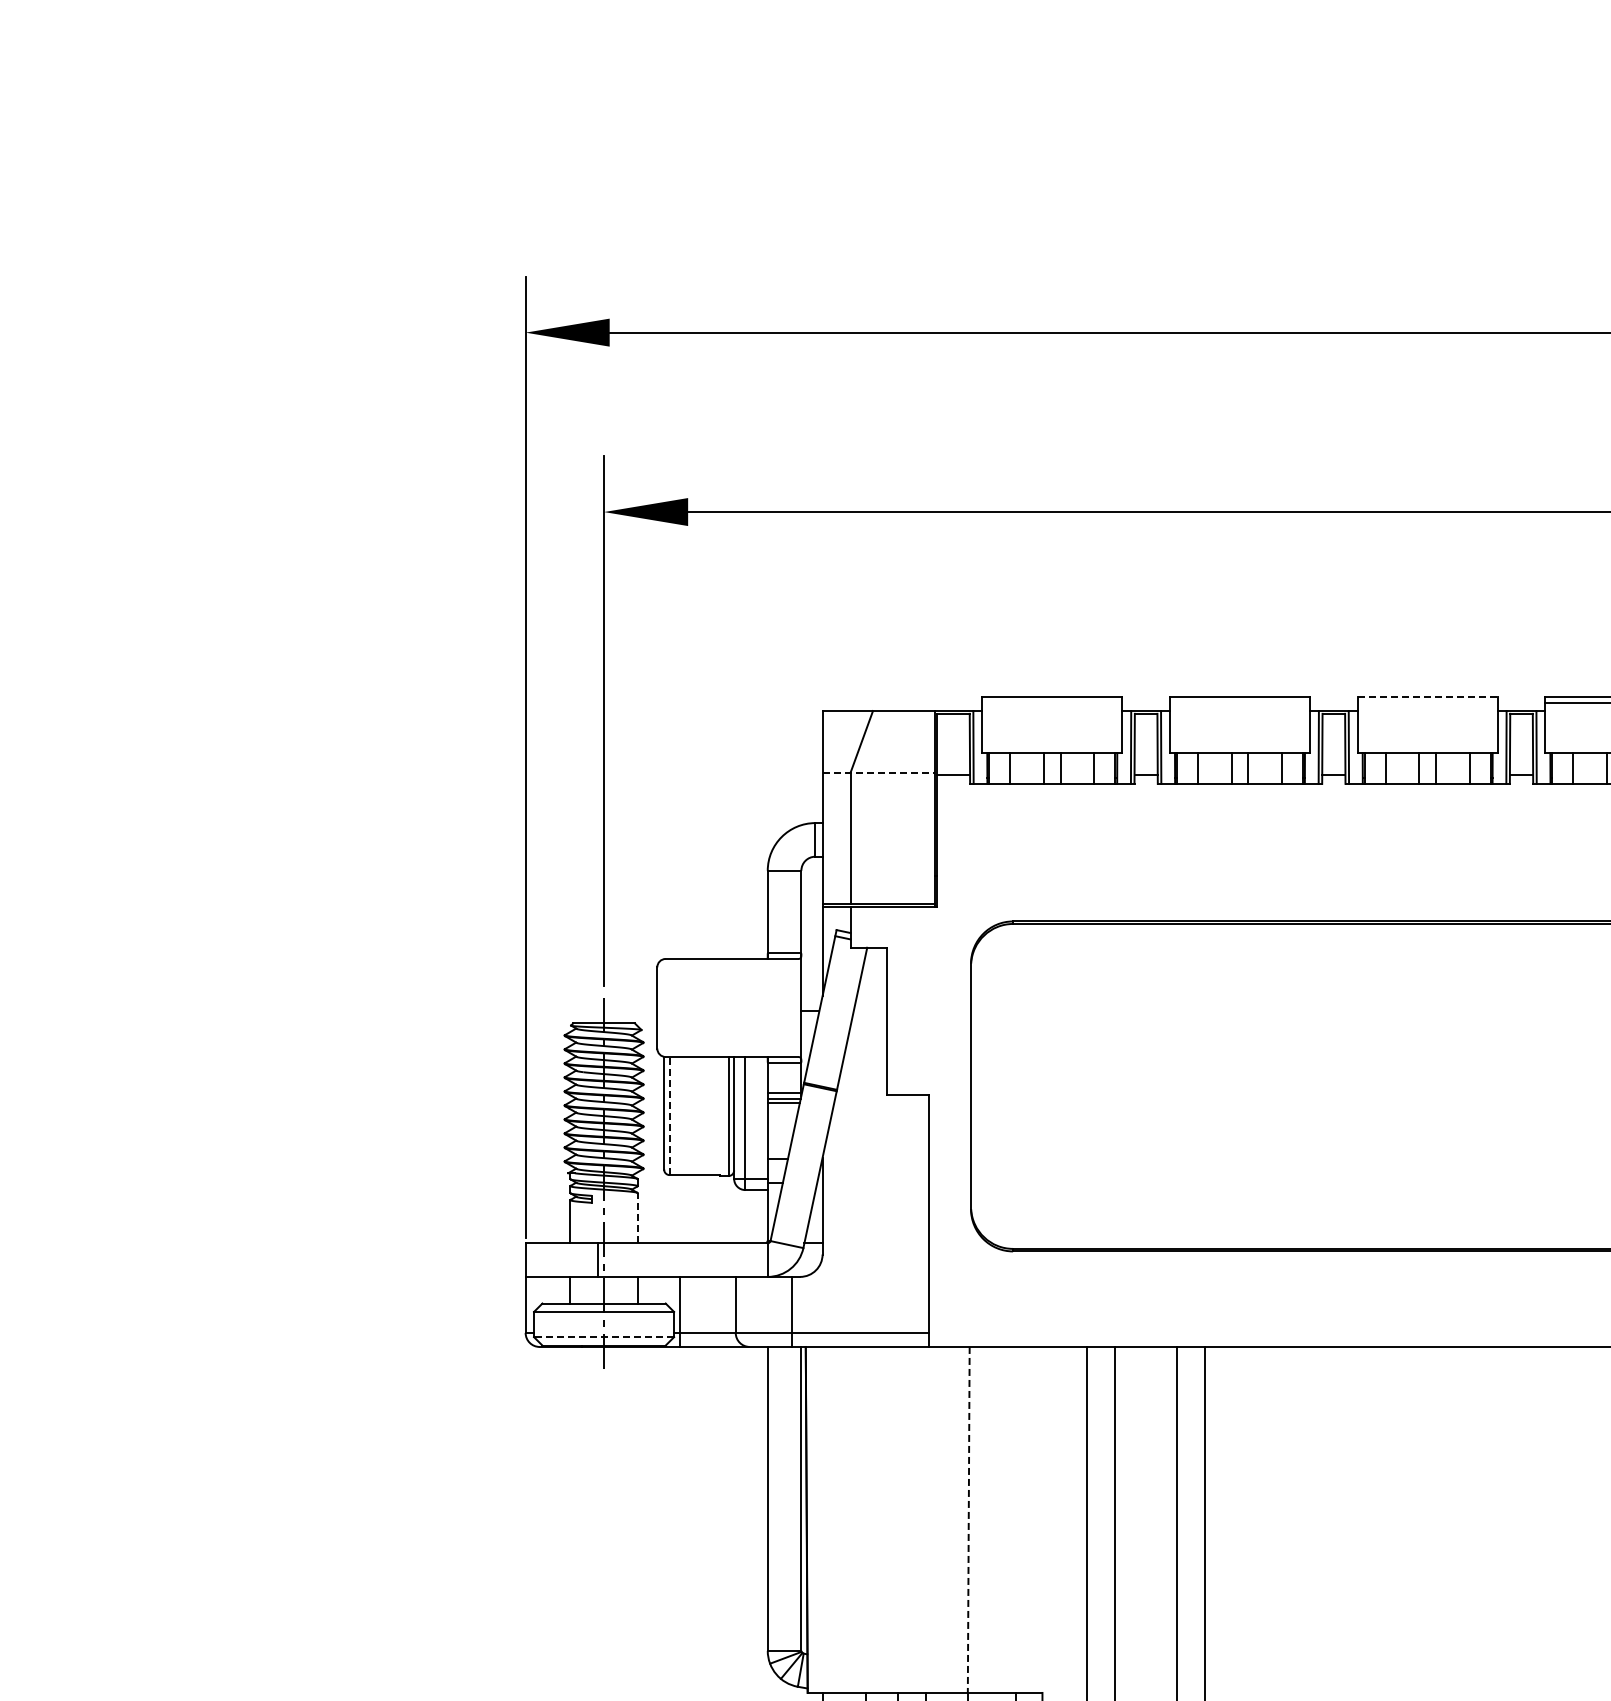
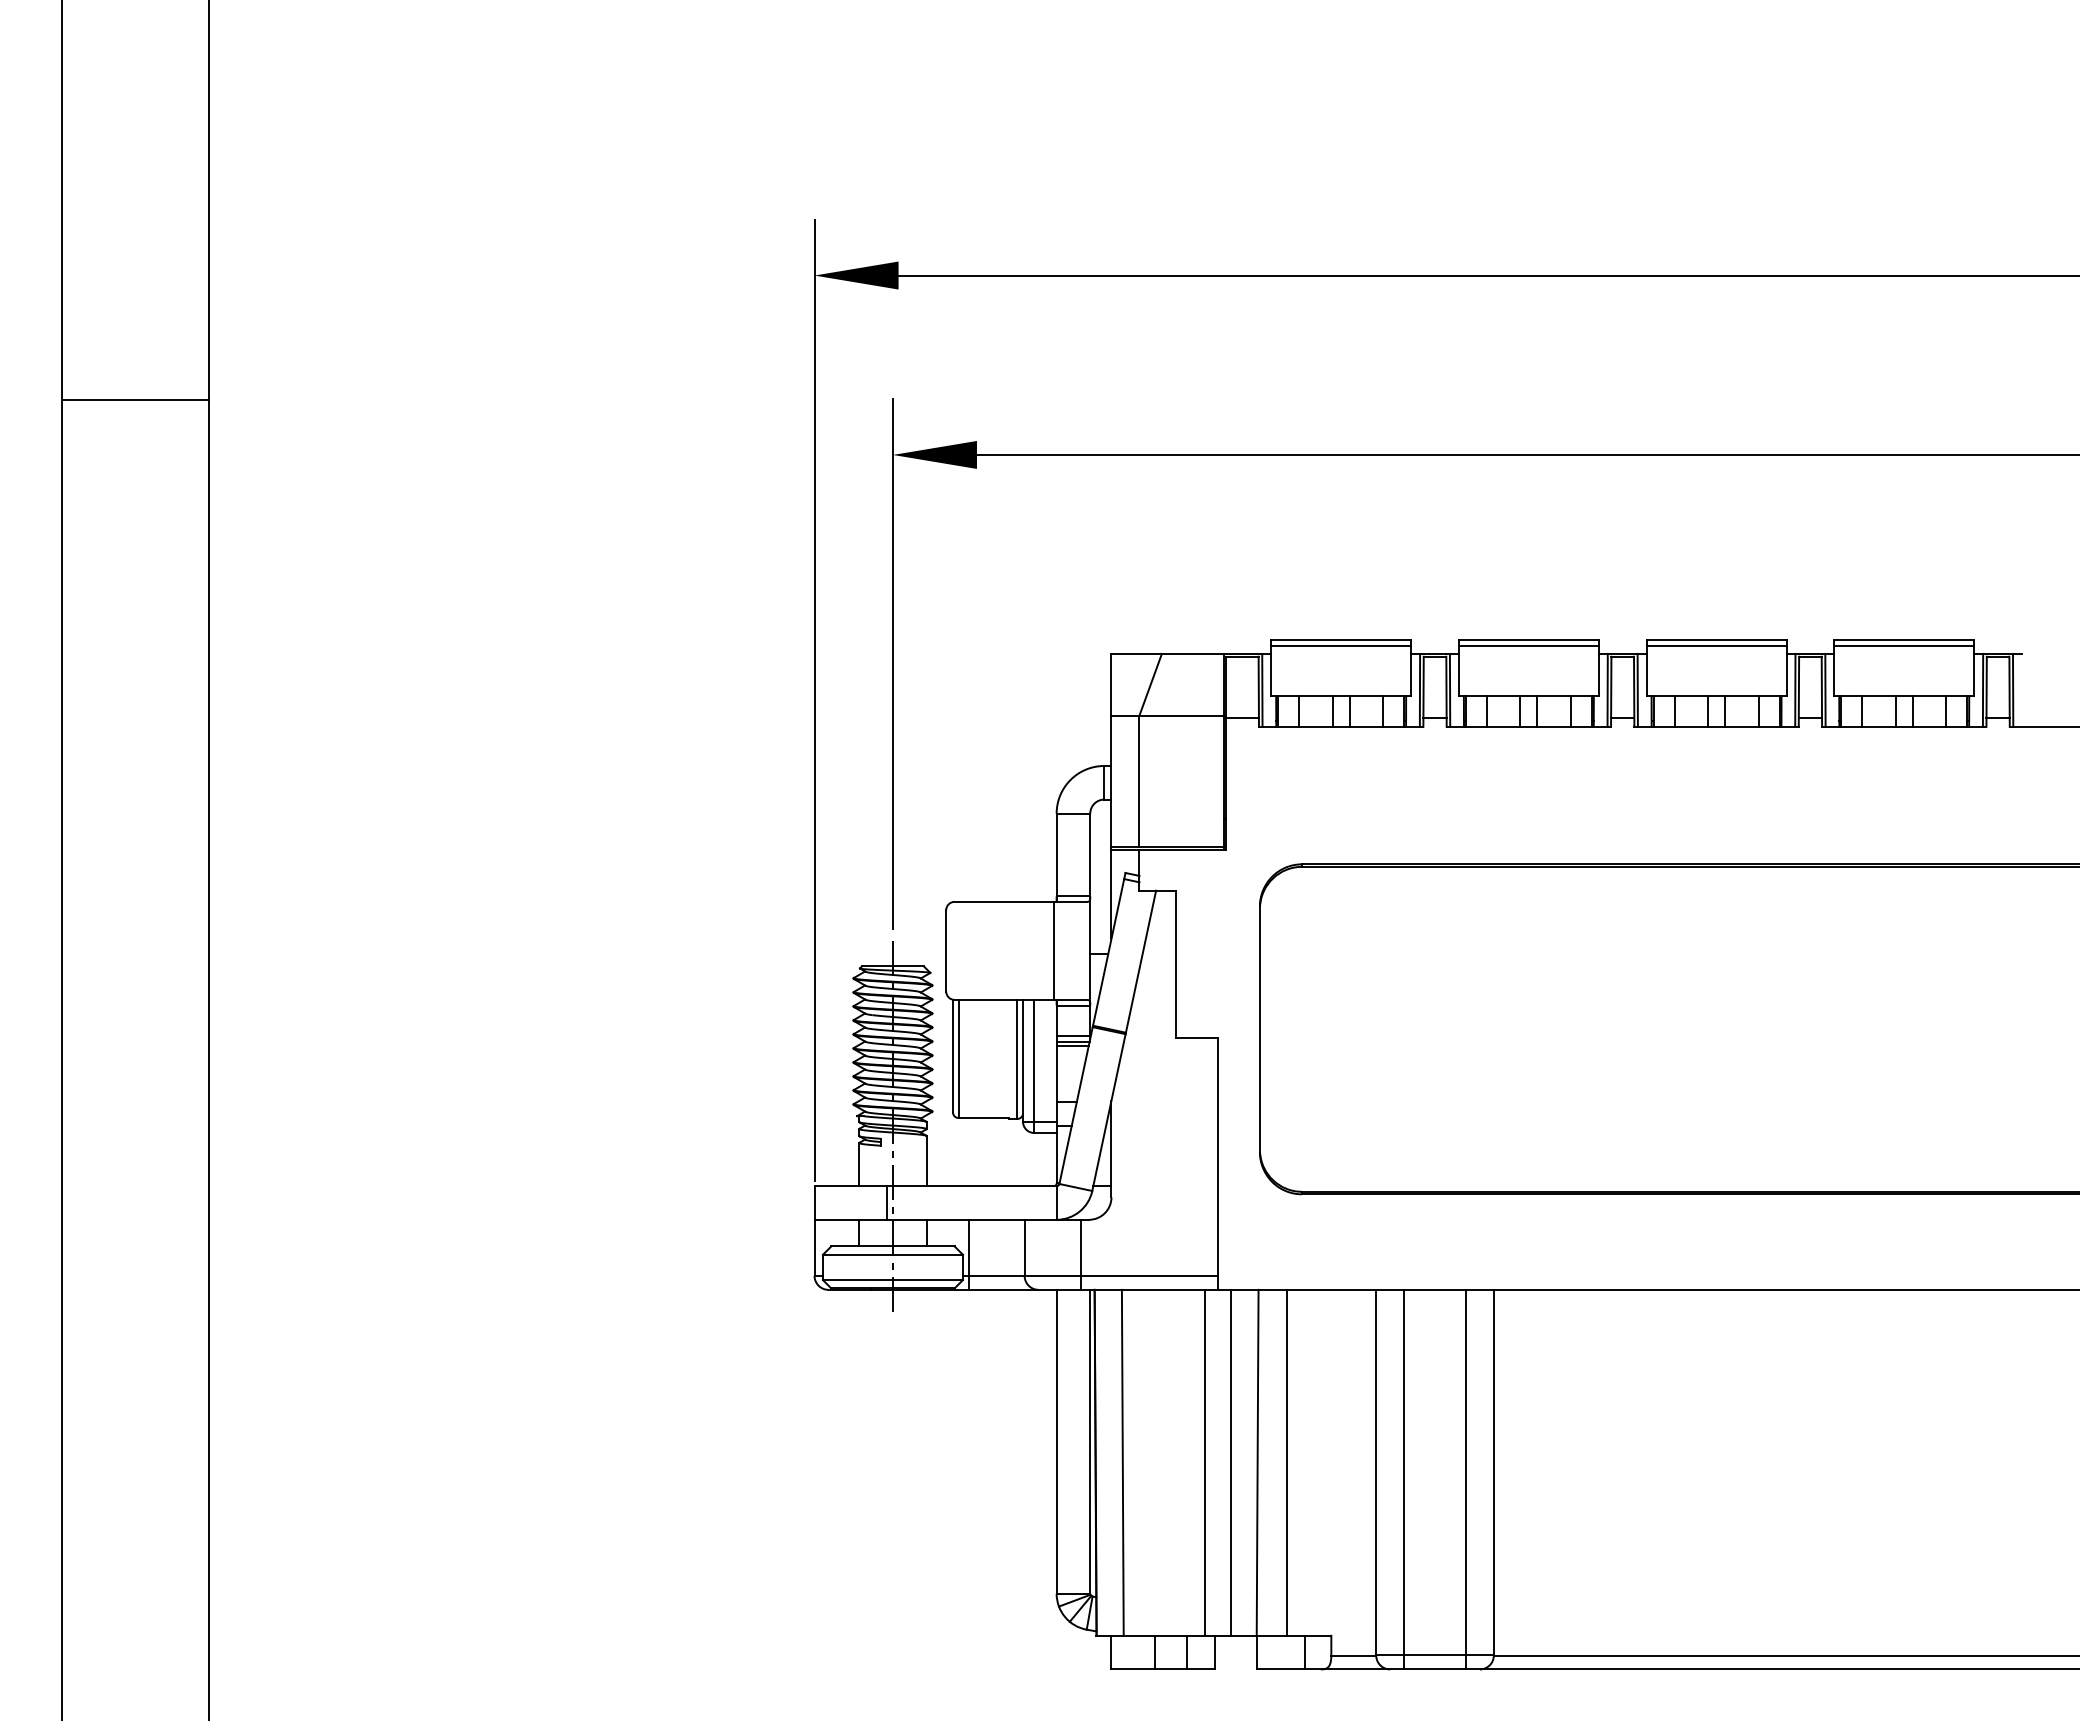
line: (1428, 696) -> (1717, 639), dashed -> solid
line: (1052, 702) -> (1341, 645), added
line: (1239, 702) -> (1528, 645), added
line: (1427, 702) -> (1716, 645), added
line: (878, 772) -> (1167, 715), dashed -> solid
line: (764, 1007) -> (1053, 950), added
line: (669, 1115) -> (958, 1058), dashed -> solid
line: (637, 1217) -> (926, 1160), dashed -> solid
line: (603, 1337) -> (892, 1280), dashed -> solid
line: (833, 1519) -> (1122, 1462), added
line: (915, 1519) -> (1204, 1462), added
line: (941, 1519) -> (1230, 1462), added
line: (968, 1519) -> (1257, 1462), dashed -> solid
line: (997, 1519) -> (1286, 1462), added

